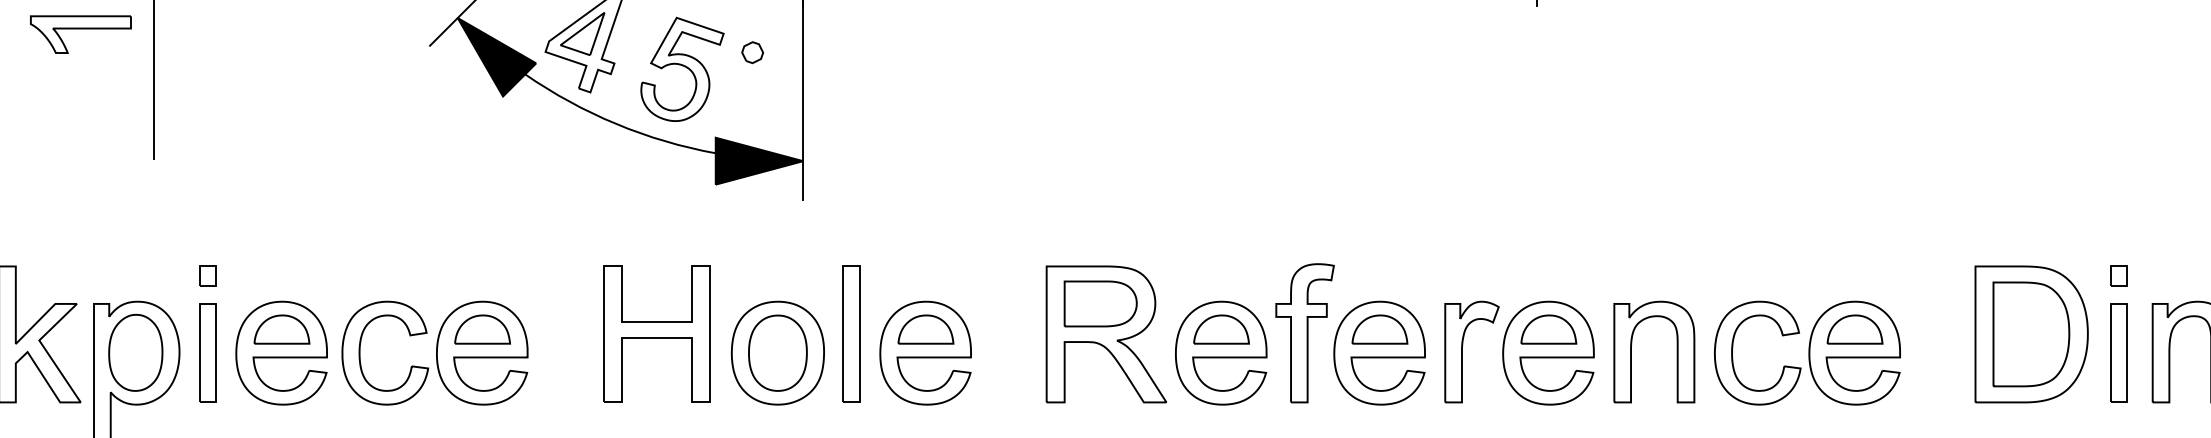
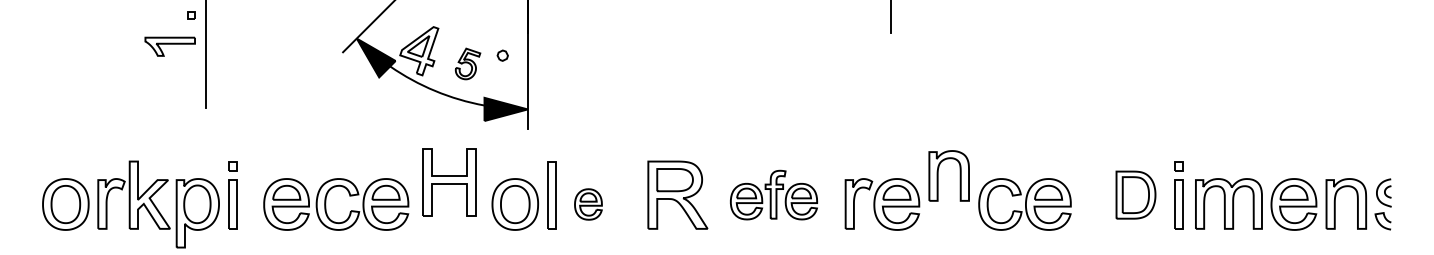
part: (681, 68) -> (467, 63), size x0.6
part: (1299, 333) -> (773, 194), size x0.7
part: (2030, 333) -> (1135, 194), size x0.7
part: (657, 335) -> (449, 182), moved
part: (1632, 351) -> (938, 175), moved
part: (362, 353) -> (326, 204), moved
part: (925, 353) -> (588, 204), size x0.6

